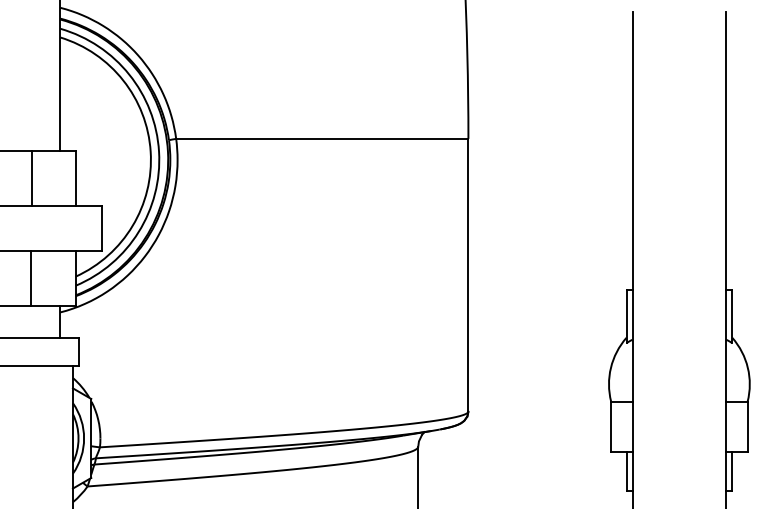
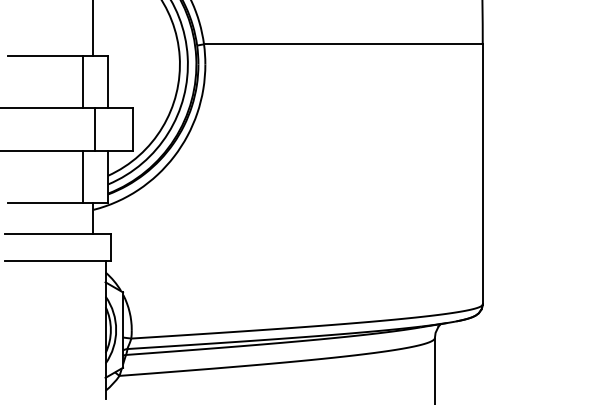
line: (32, 178) -> (83, 82), moved
line: (62, 228) -> (95, 129), added
line: (31, 277) -> (83, 176), moved

